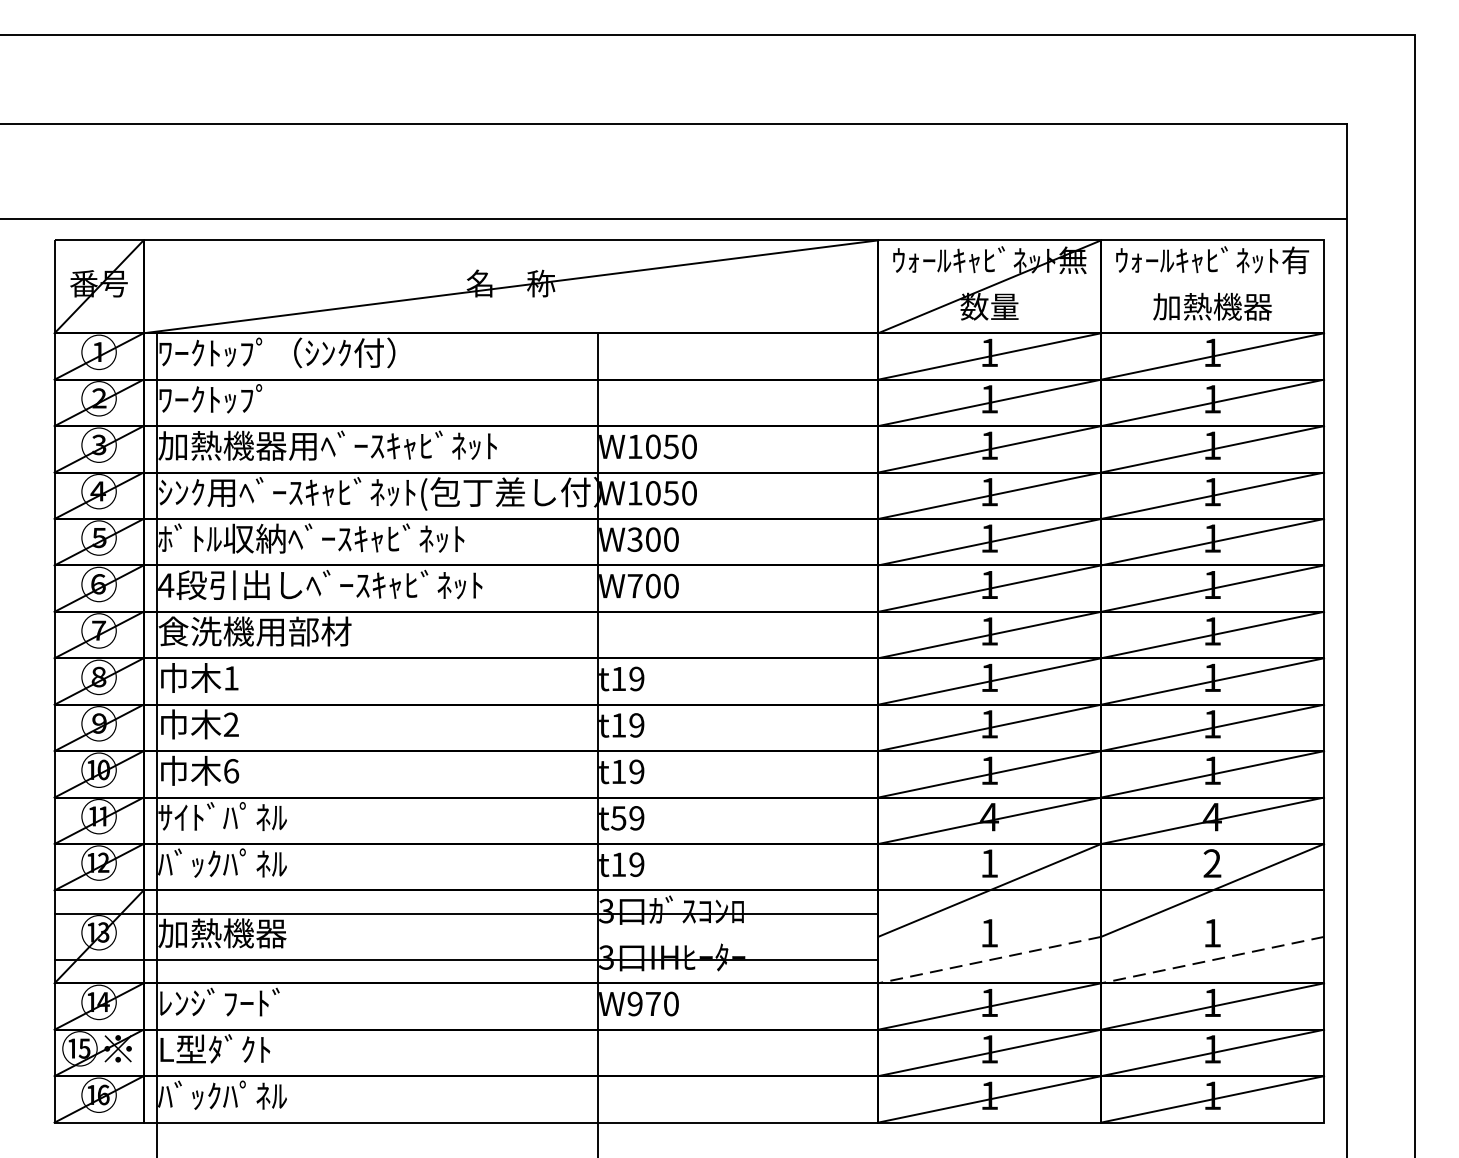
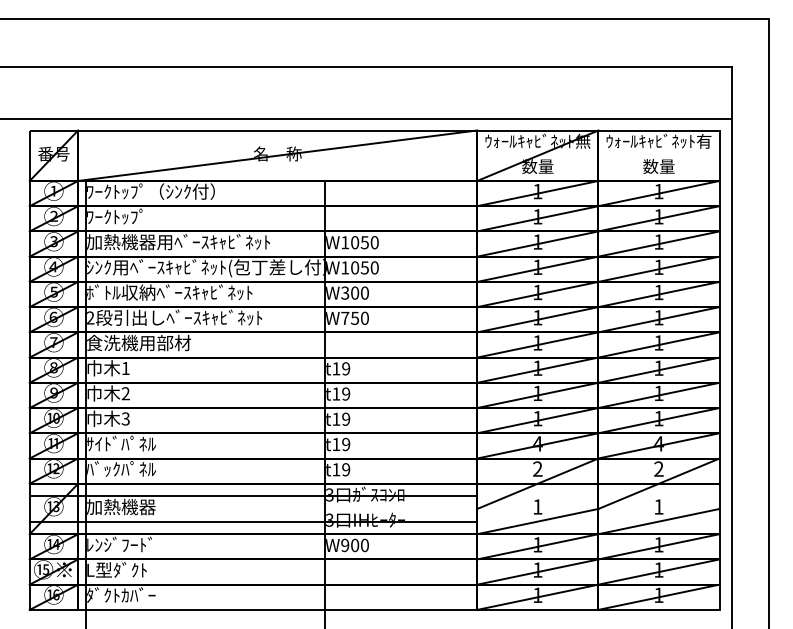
text: (1211, 306) -> (658, 166), 加熱機器 -> 数量
text: (166, 584) -> (90, 317), 4 -> 2
text: (652, 584) -> (354, 317), W700 -> W750
text: (230, 770) -> (125, 418), 6 -> 3
text: (619, 818) -> (336, 444), t59 -> t19
text: (988, 862) -> (537, 468), 1 -> 2
line: (988, 959) -> (537, 521), dashed -> solid
line: (1213, 959) -> (659, 521), dashed -> solid
text: (654, 1004) -> (355, 545), W970 -> W900
text: (223, 1094) -> (121, 594), ﾊﾞｯｸﾊﾟﾈﾙ -> ﾀﾞｸﾄｶﾊﾞｰ

